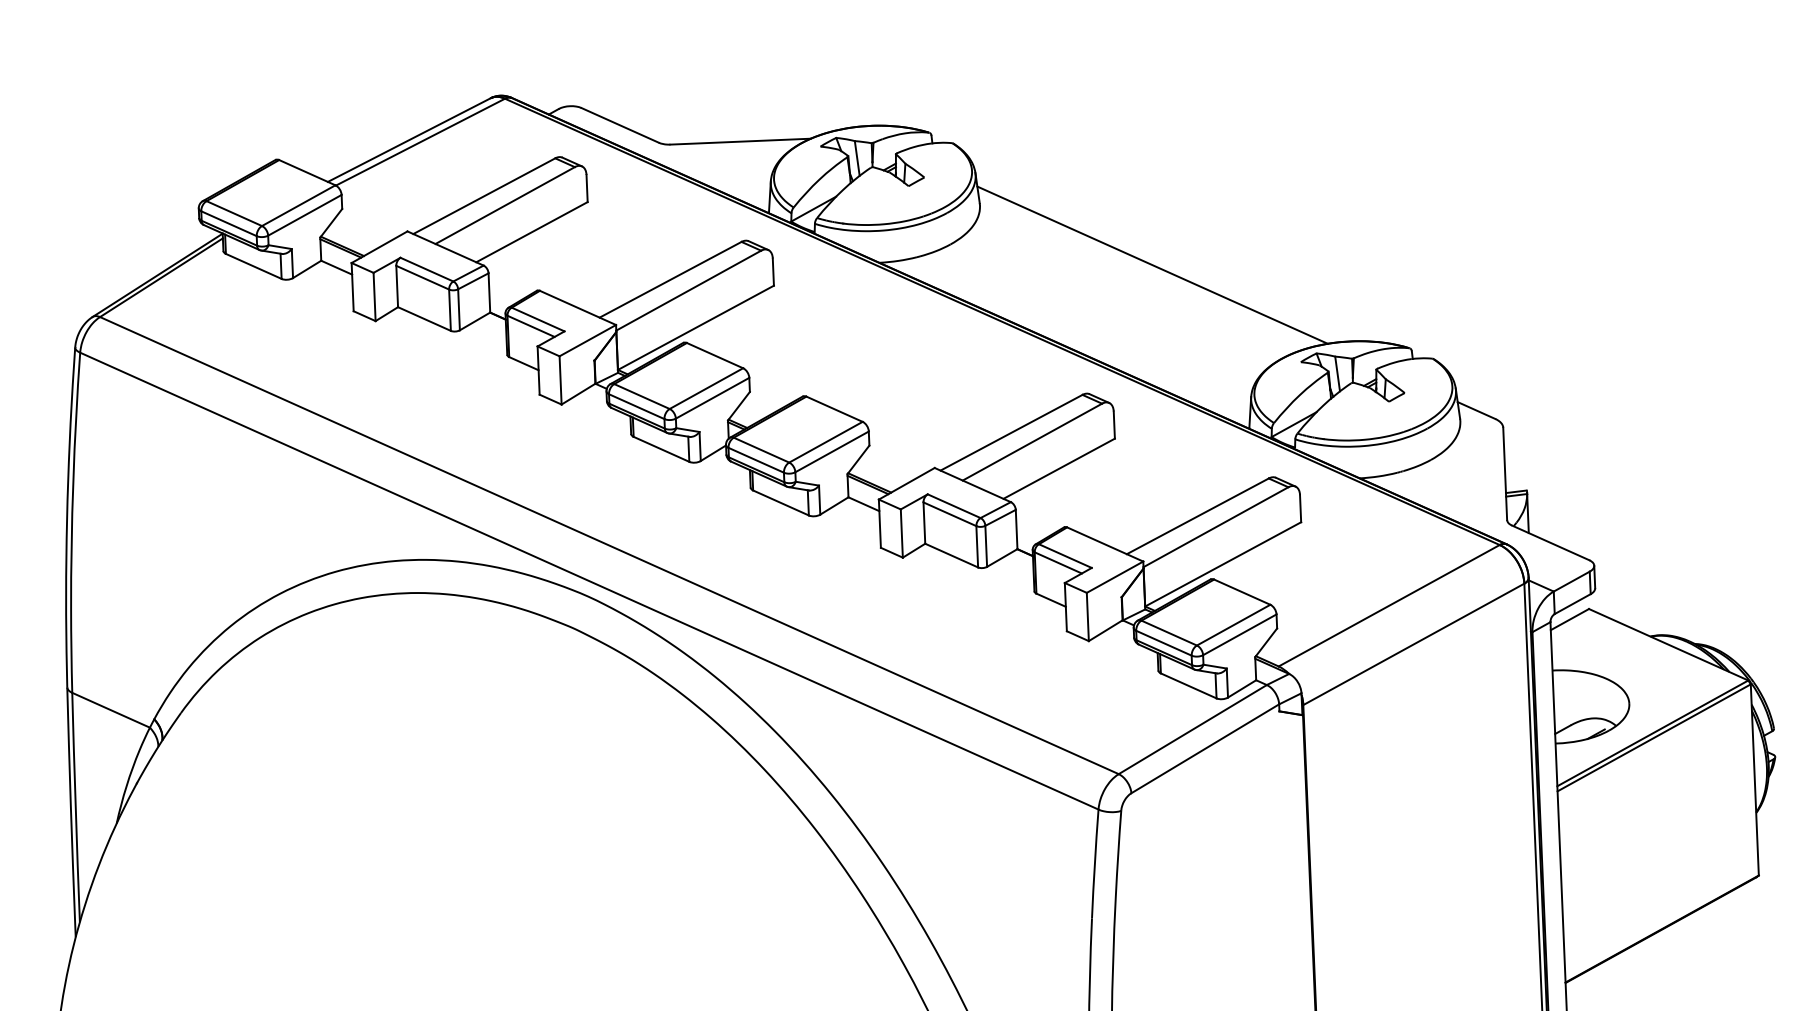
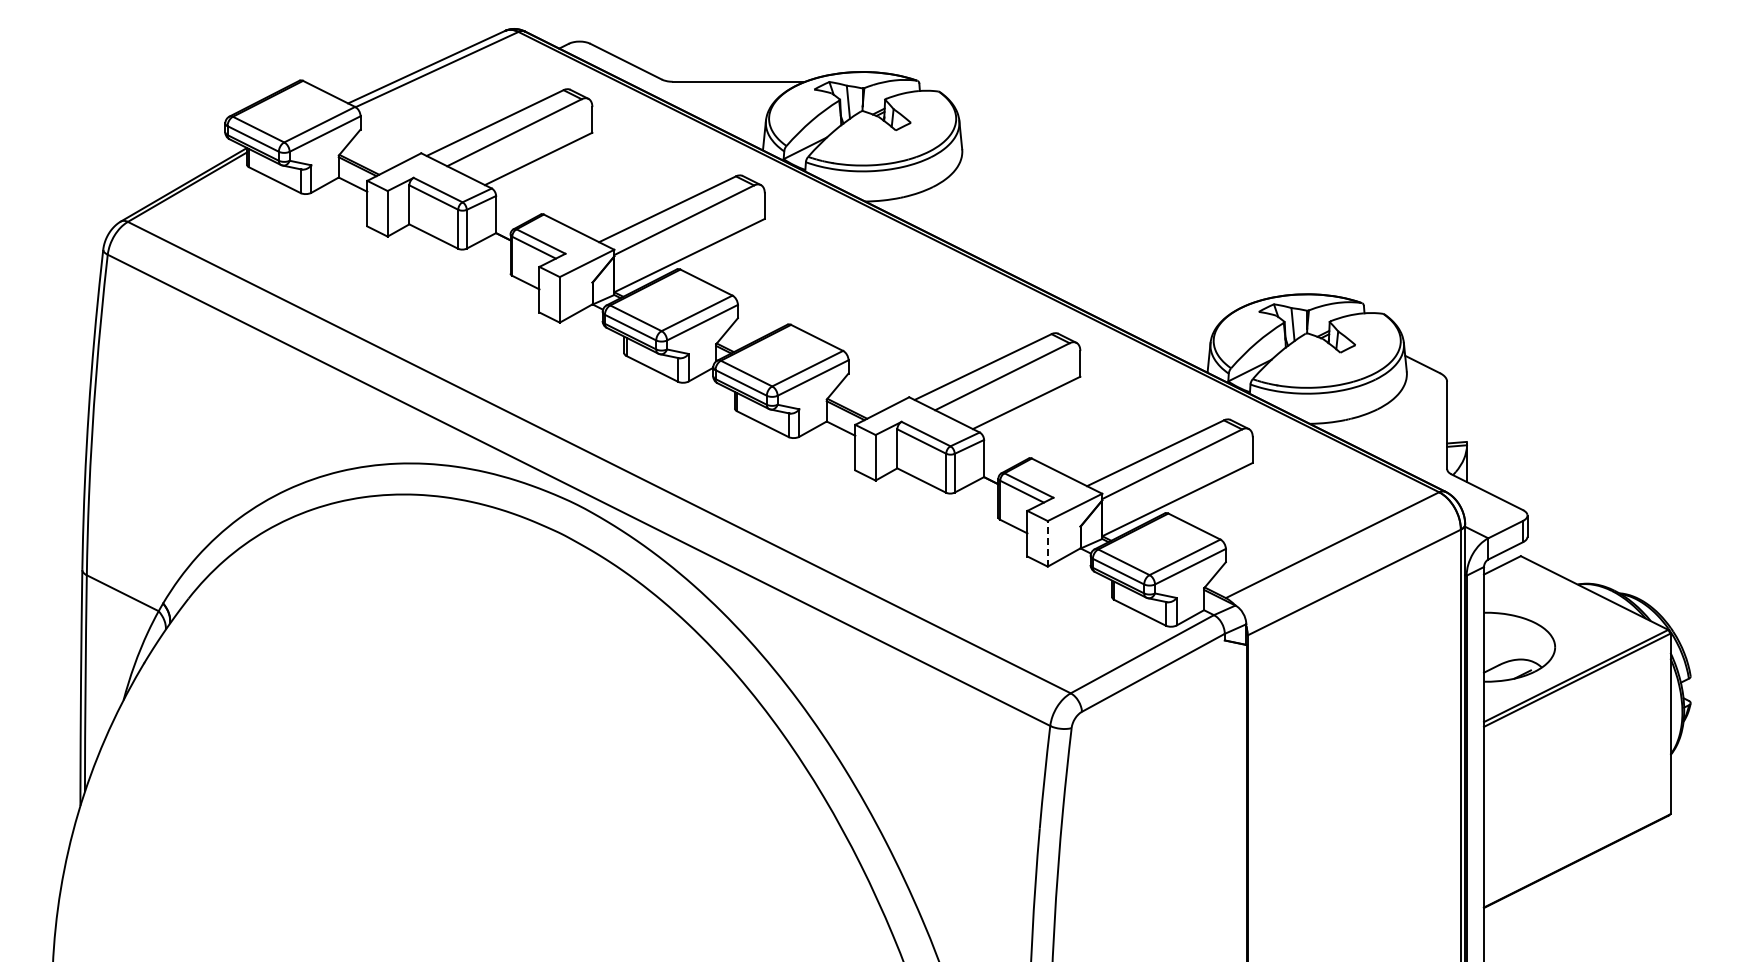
line: (1152, 265) -> (1122, 214), removed
line: (1087, 616) -> (1047, 543), solid -> dashed

